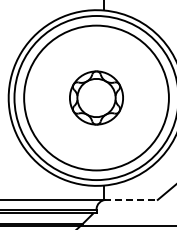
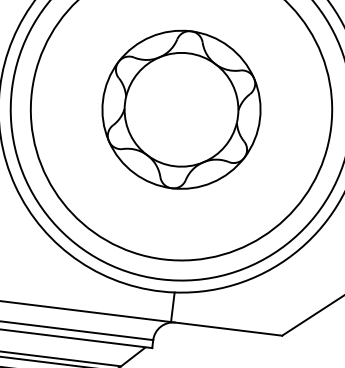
part: (96, 97) -> (181, 108), size x1.43
line: (130, 199) -> (225, 327), dashed -> solid

